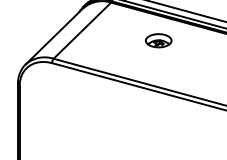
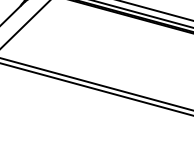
part: (158, 40) -> (105, 36), removed

